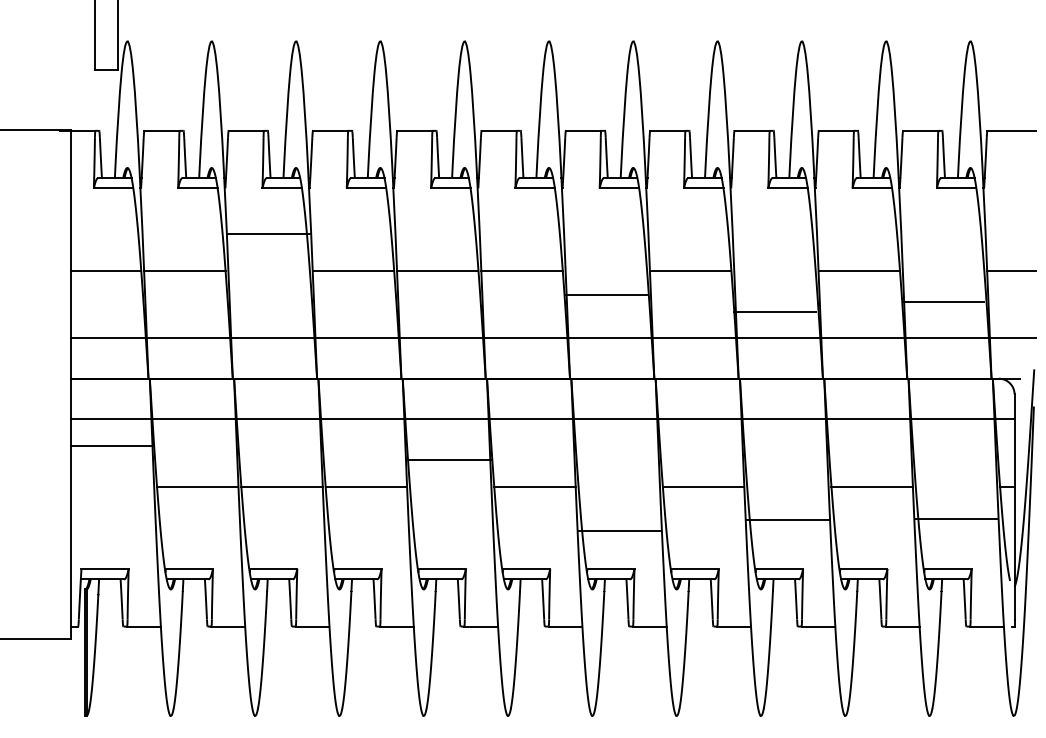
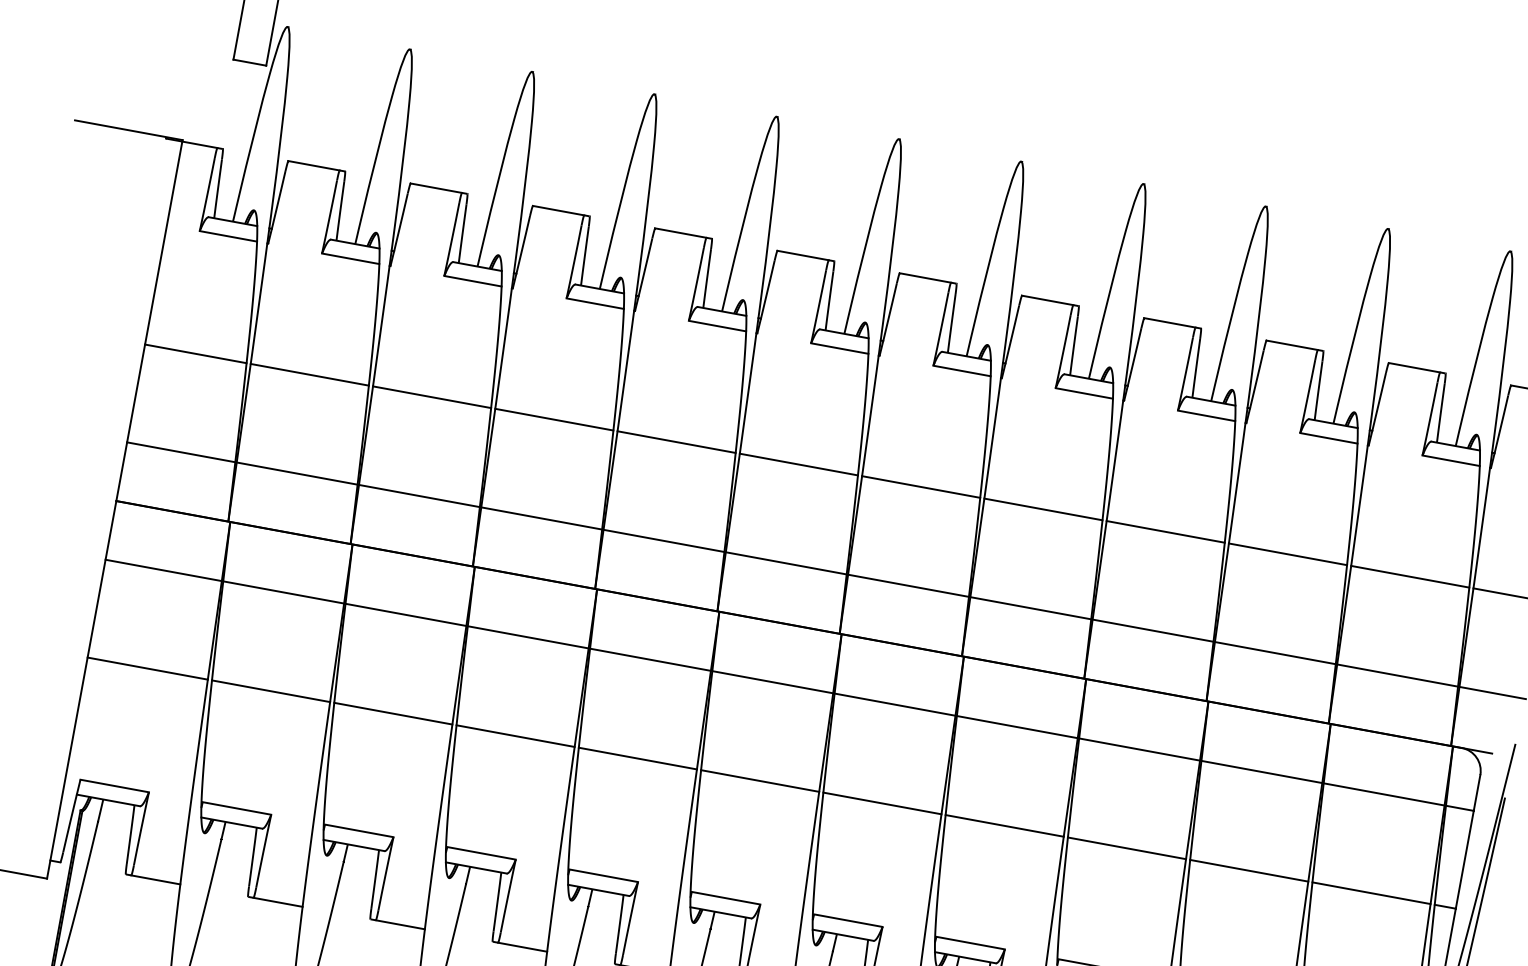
line: (268, 233) -> (431, 396), moved
line: (606, 294) -> (921, 486), moved
line: (943, 301) -> (1410, 576), moved
line: (774, 311) -> (1165, 531), moved
line: (112, 445) -> (147, 668), moved
line: (450, 459) -> (637, 758), moved
line: (956, 518) -> (1371, 893), moved
line: (787, 519) -> (1126, 848), moved
line: (618, 530) -> (881, 803), moved

